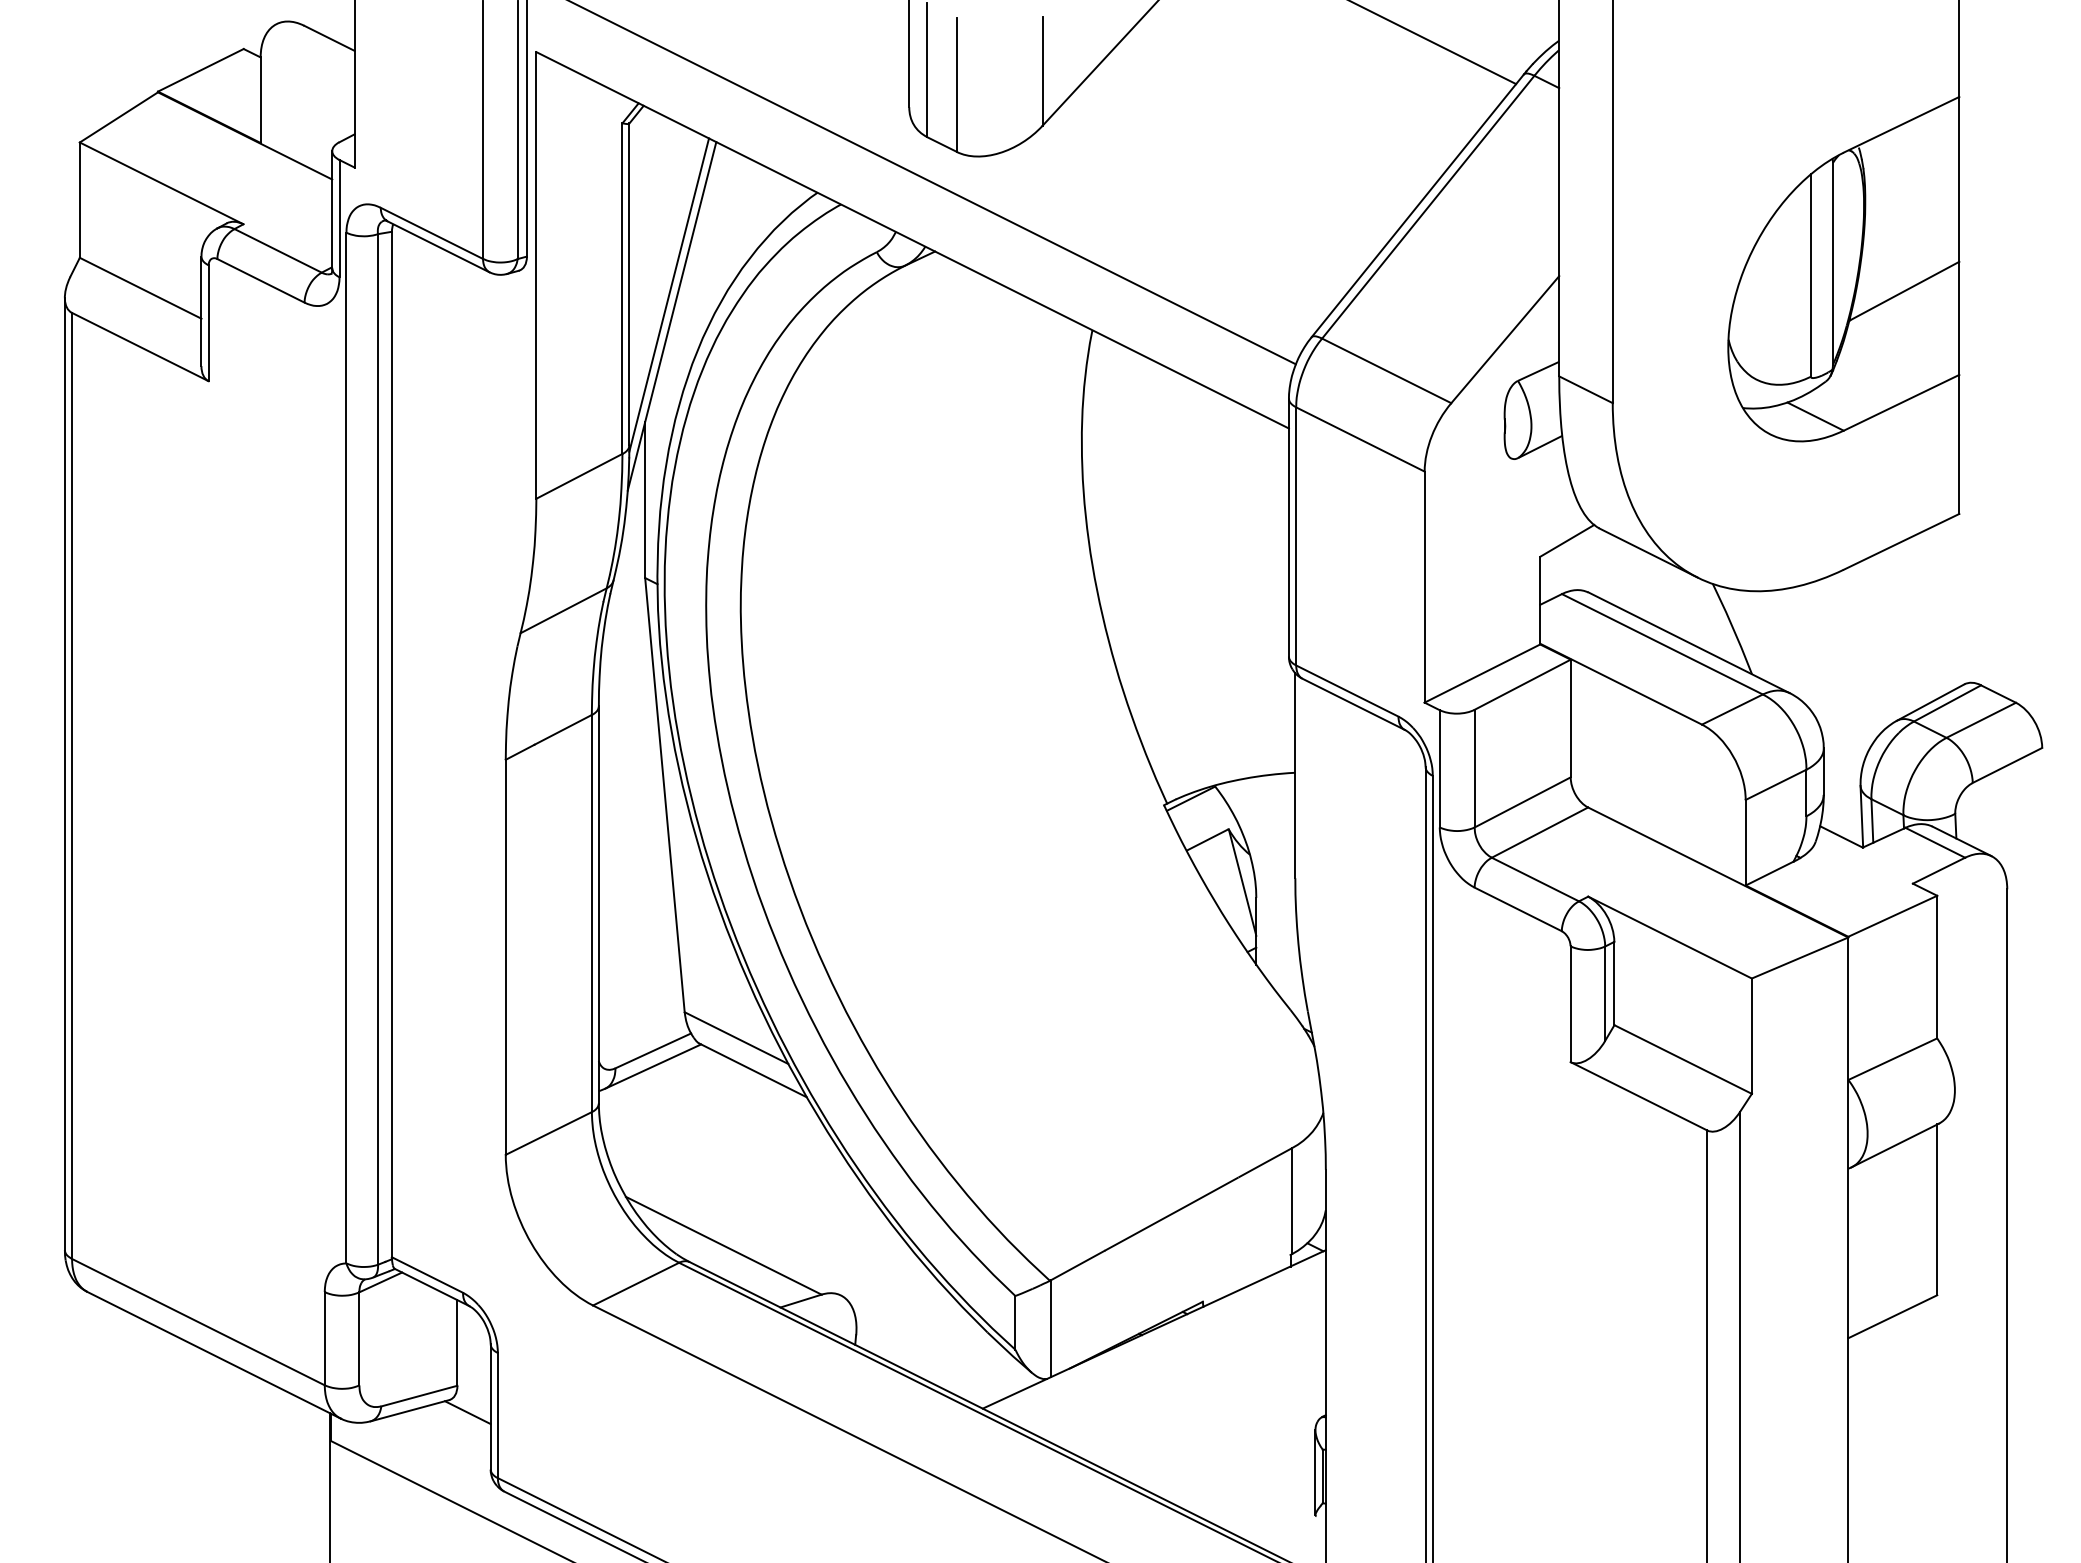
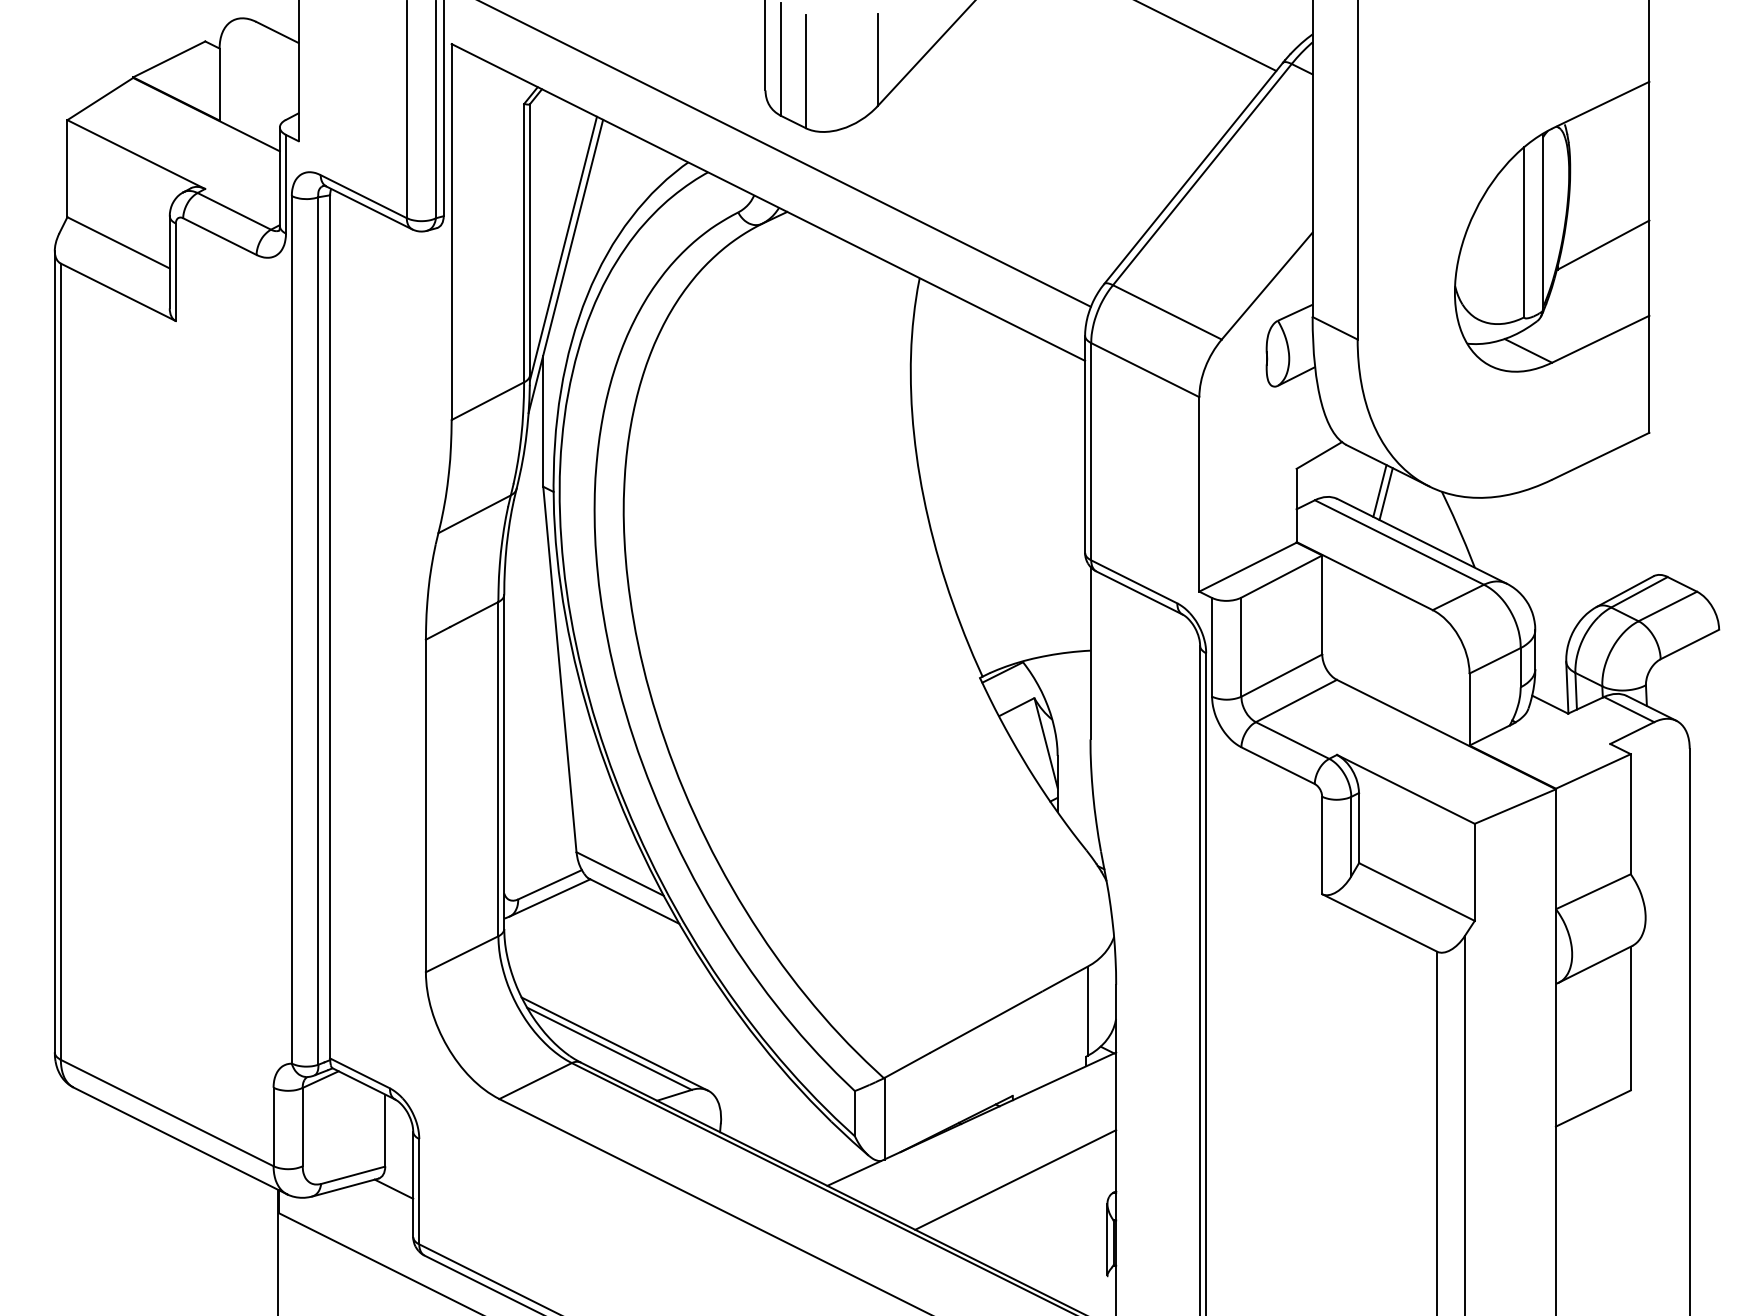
line: (1639, 582) -> (1380, 490), added
line: (1646, 586) -> (1386, 493), added
line: (729, 1239) -> (614, 1043), added
line: (1206, 1401) -> (1015, 1179), added

